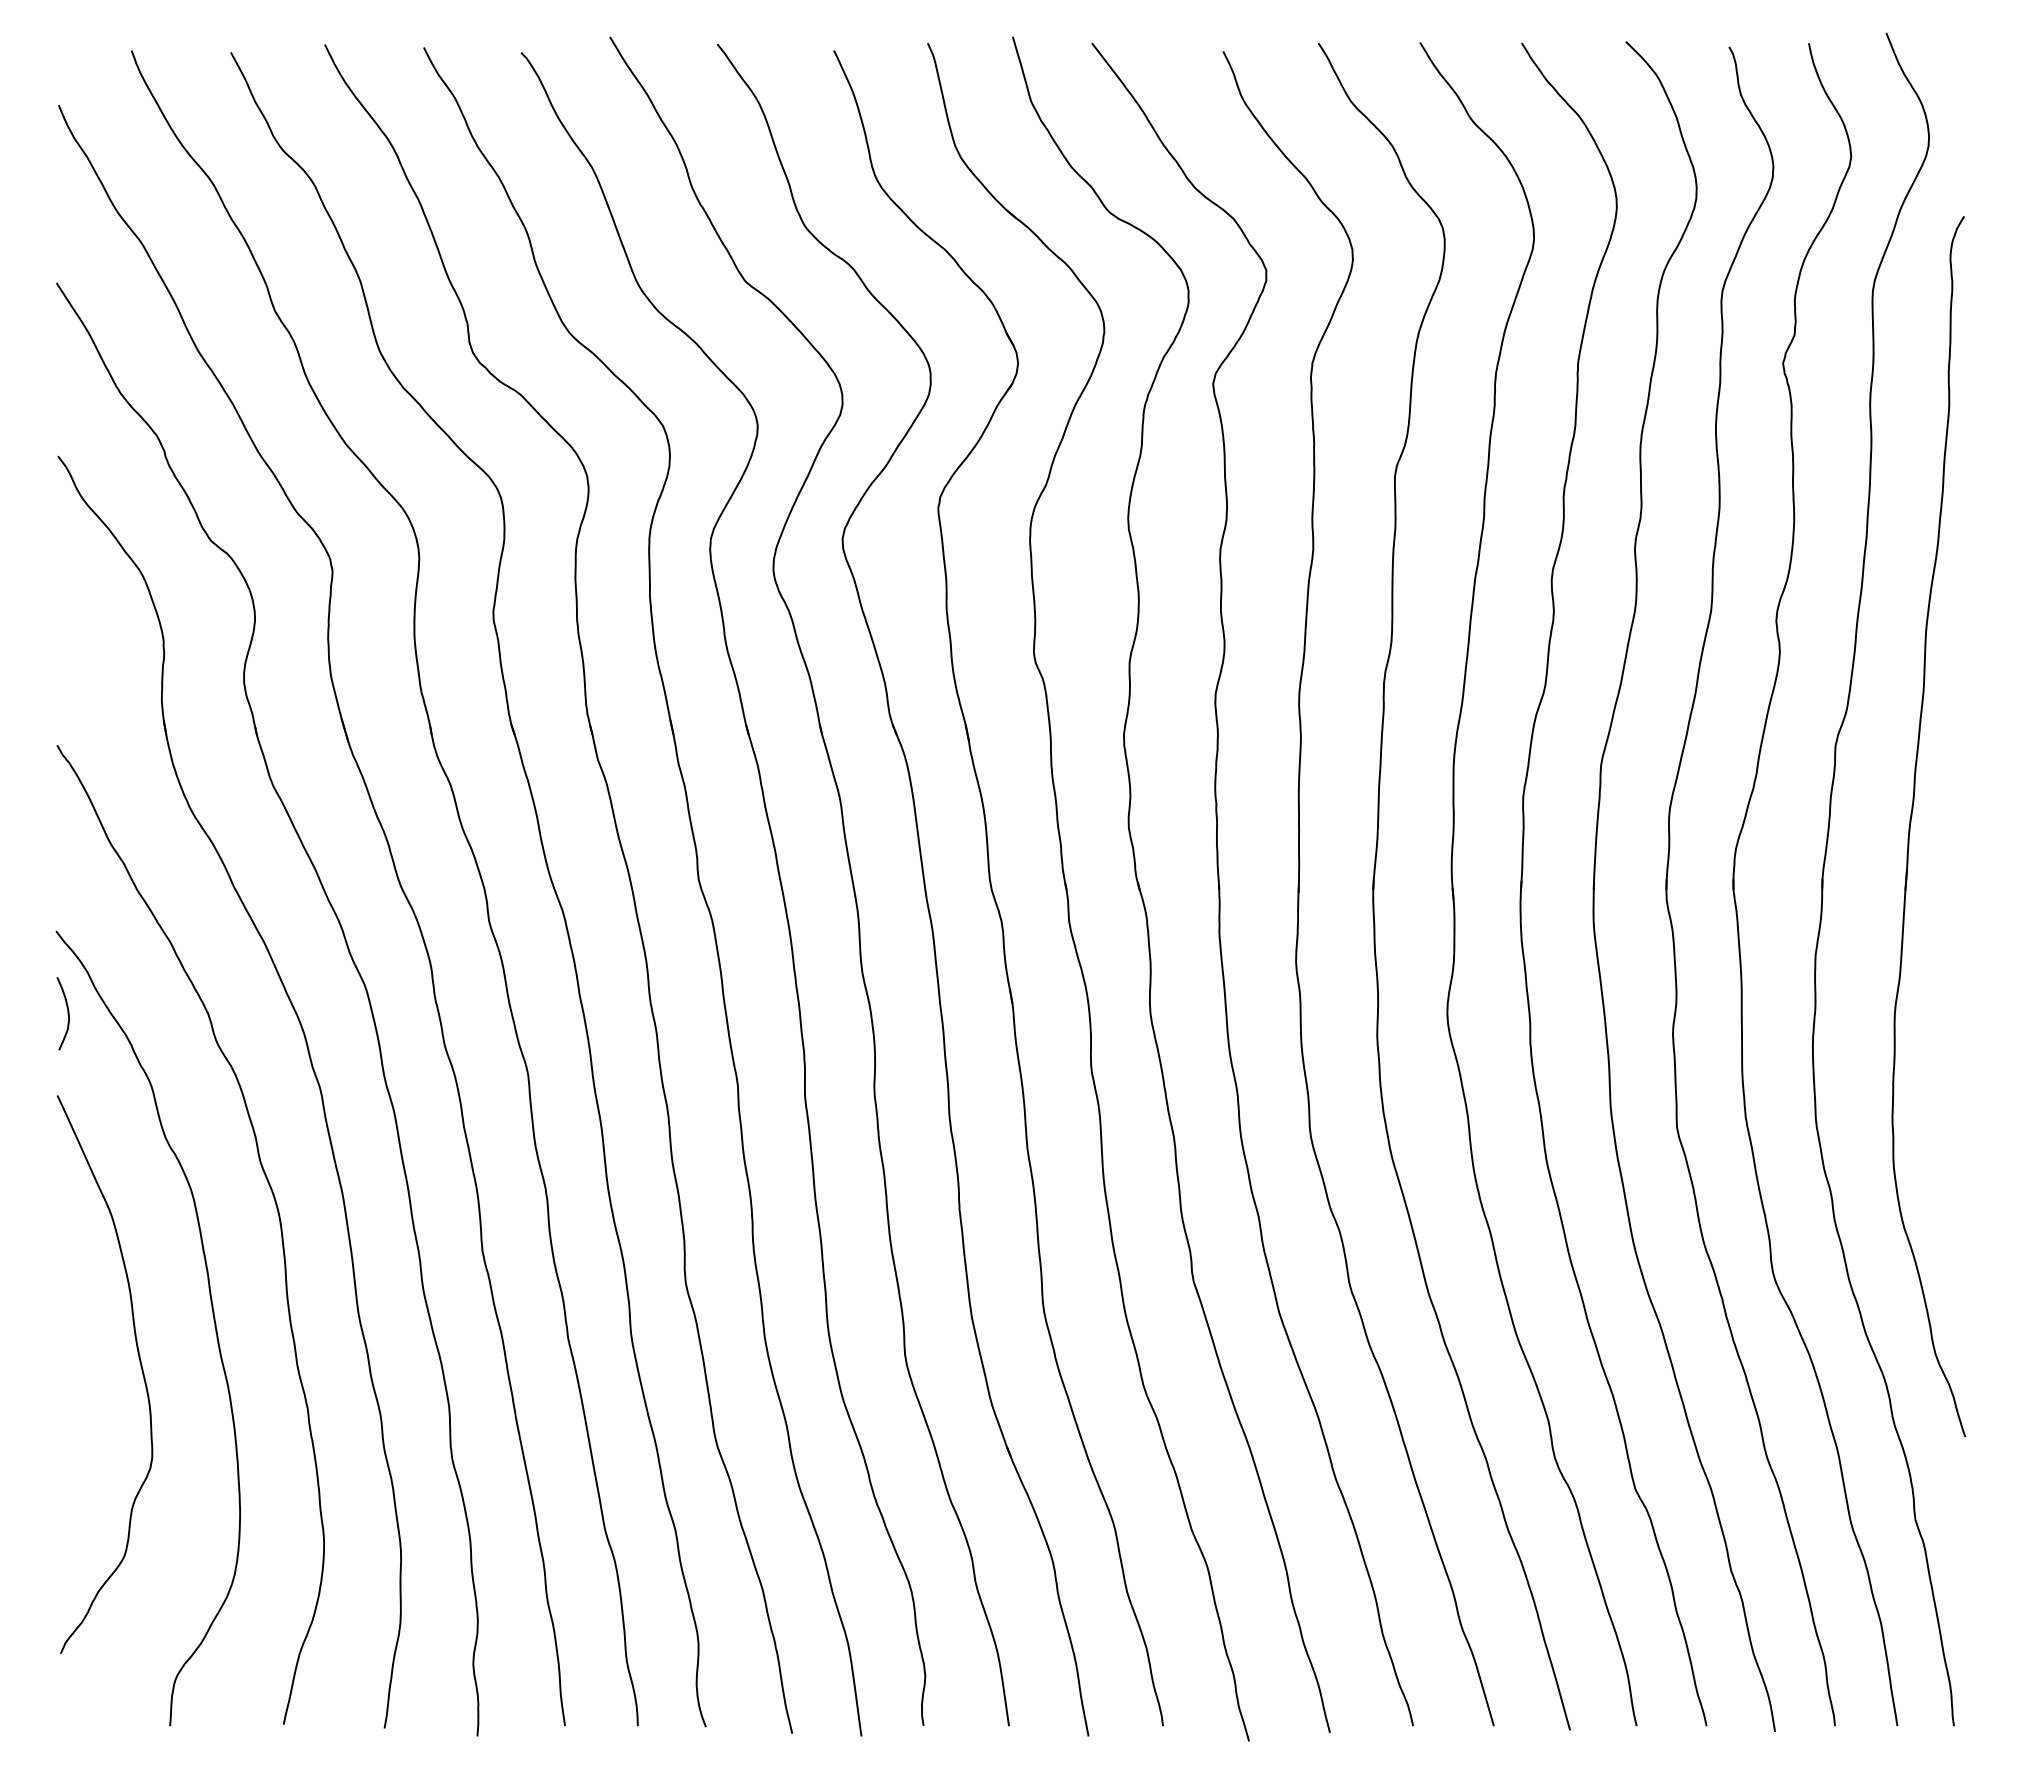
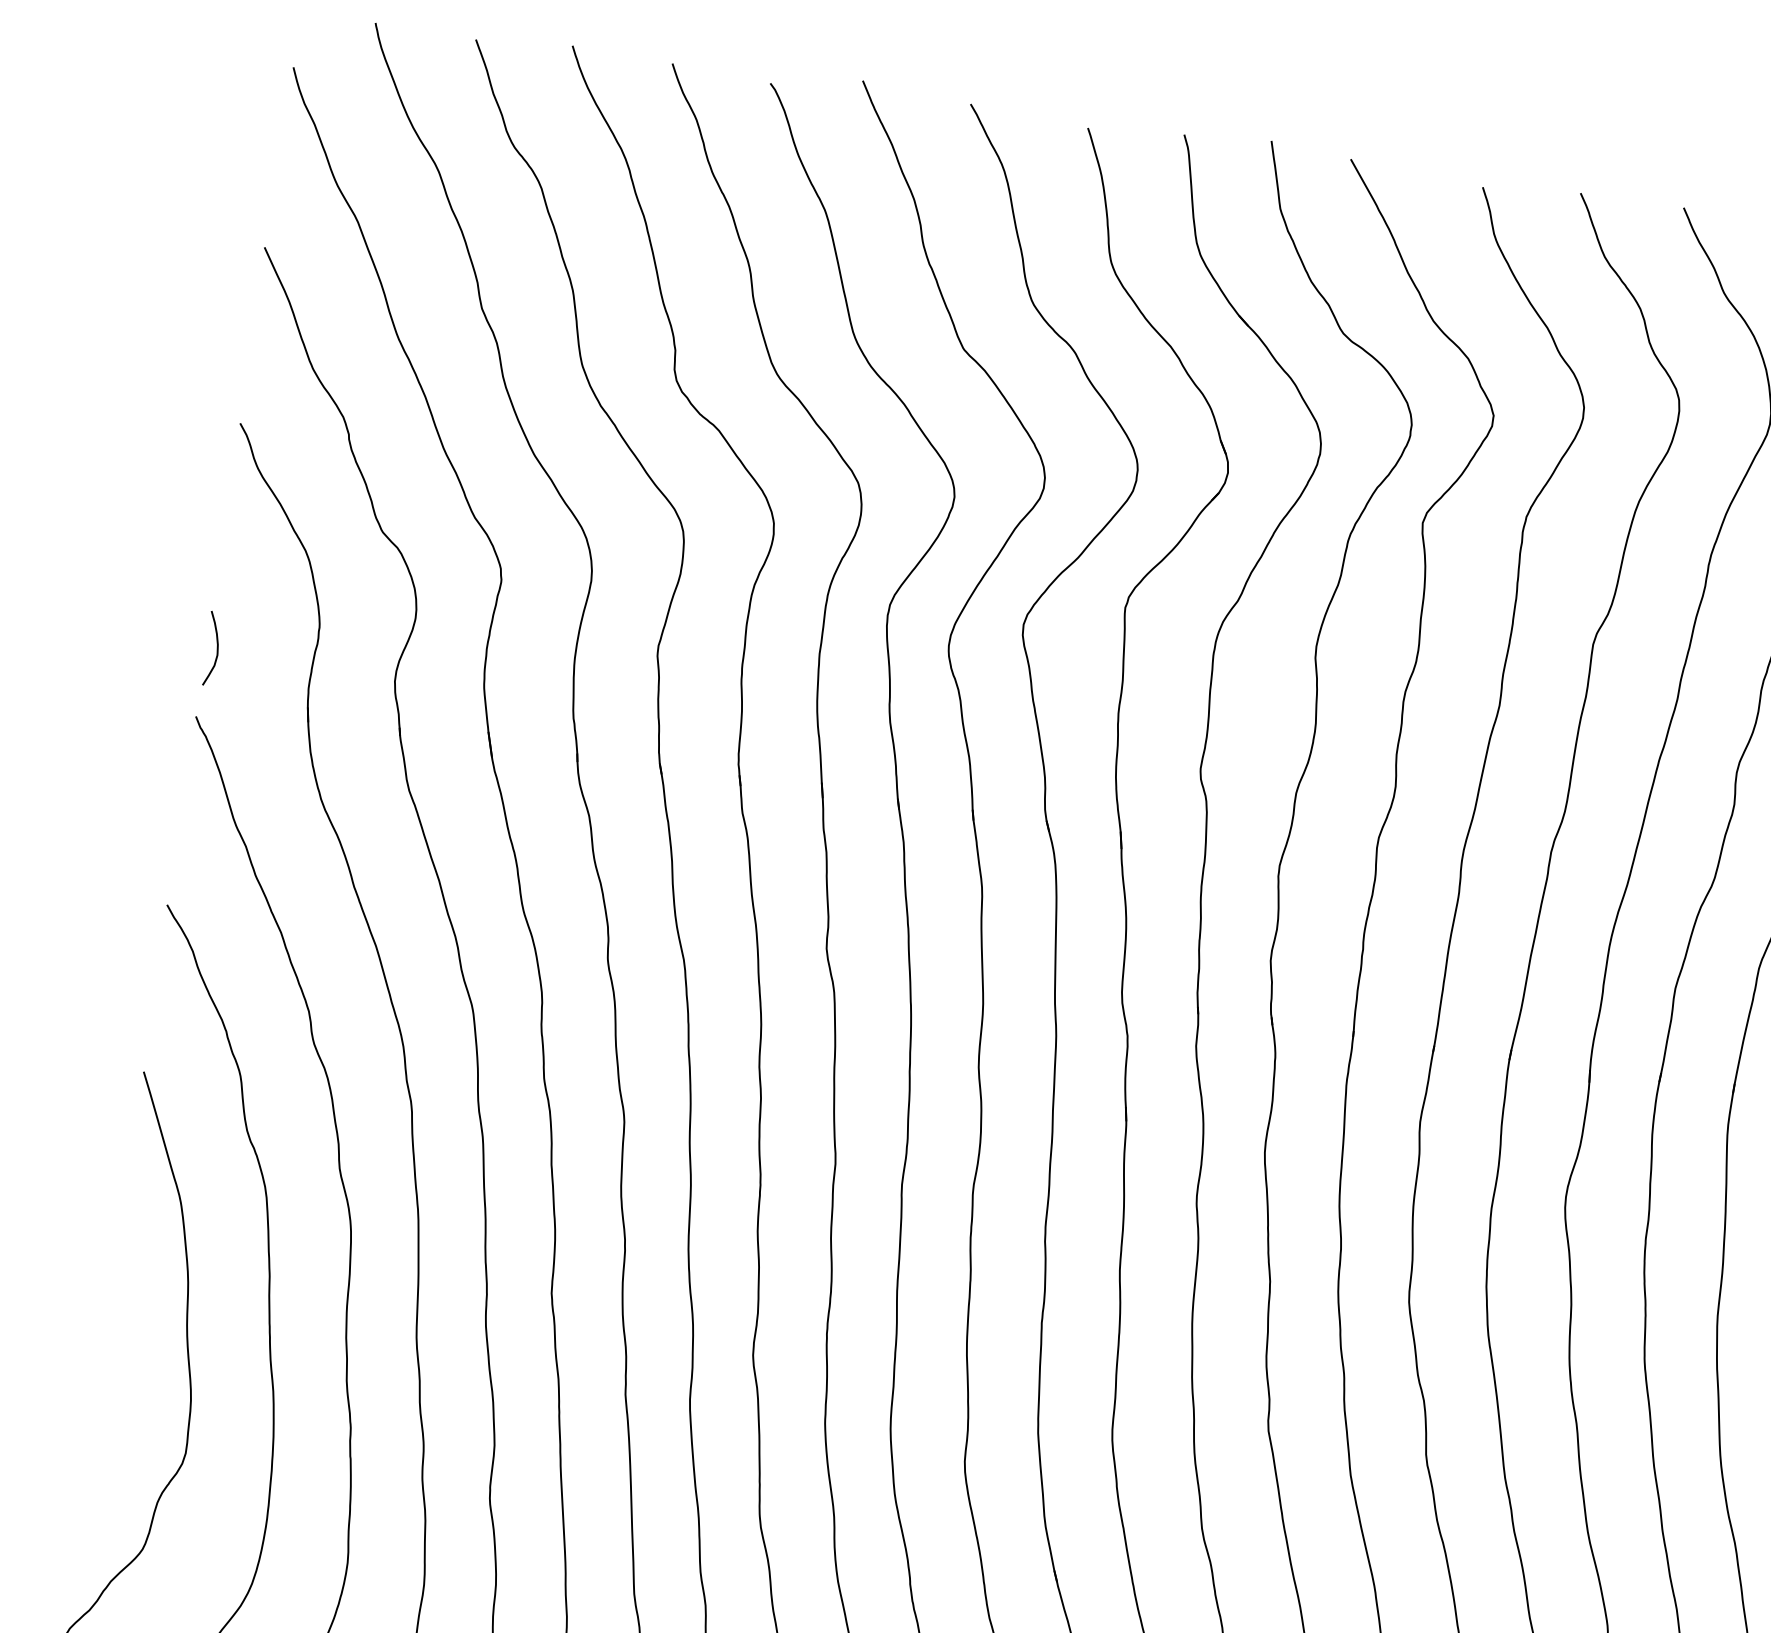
curve: (67, 1013) -> (216, 649), moved

